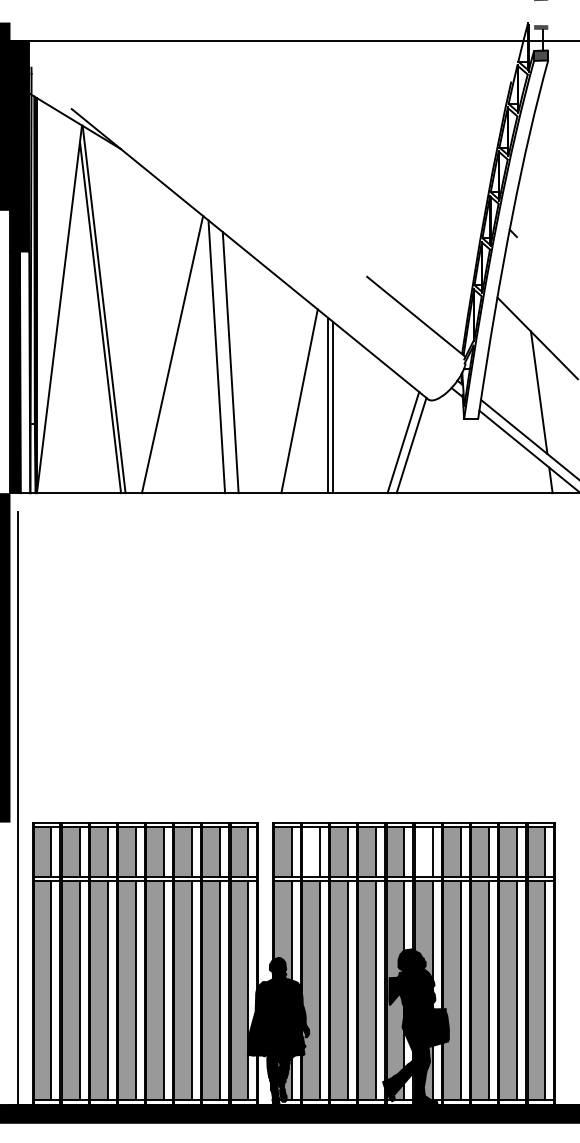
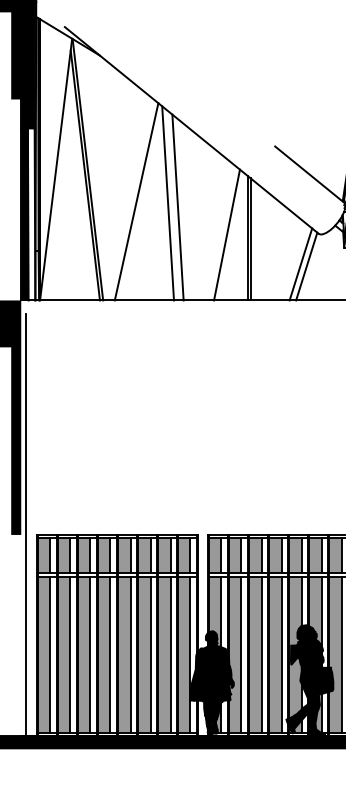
fill: (310, 851) -> (234, 555), added
fill: (423, 851) -> (315, 555), added

